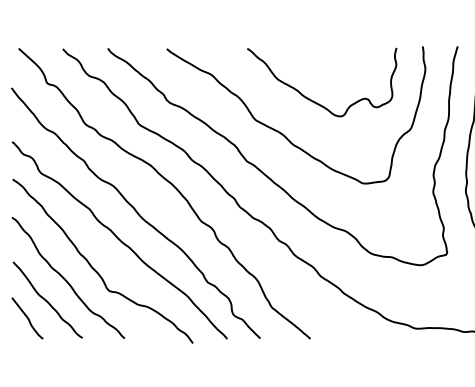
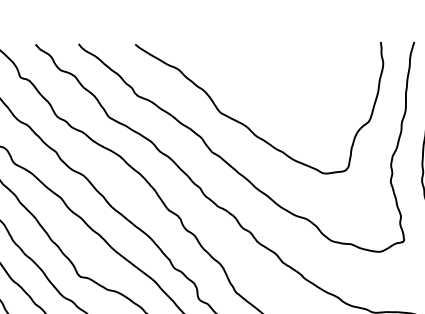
curve: (313, 100) -> (275, 93), removed

